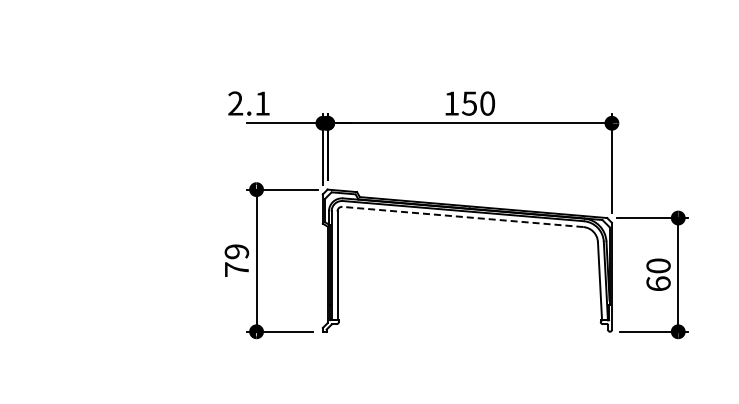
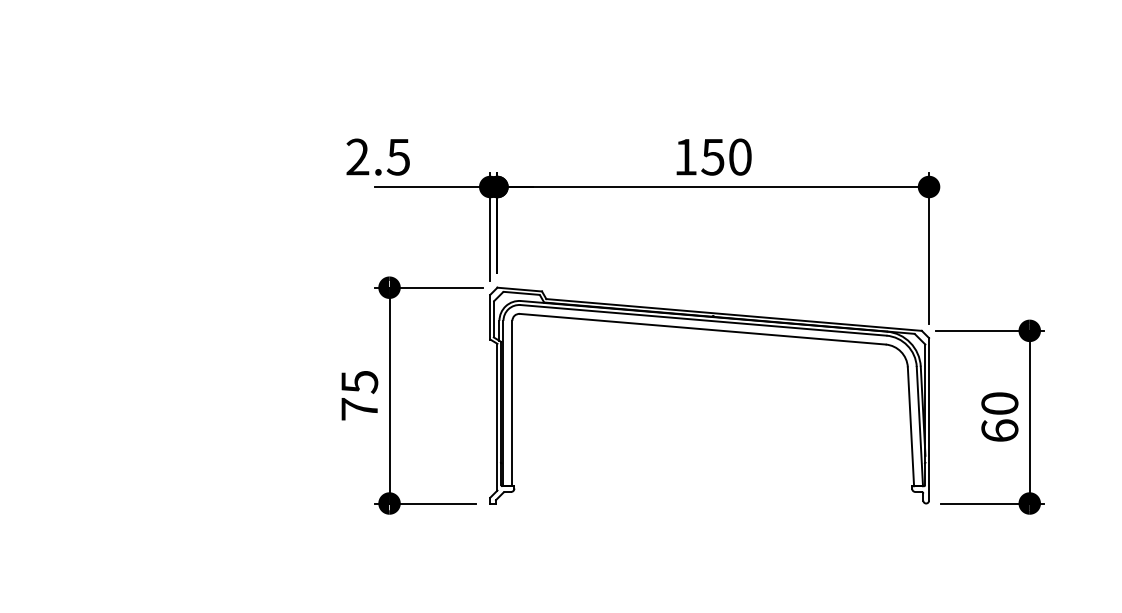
text: (261, 103) -> (397, 156), 2.1 -> 2.5
line: (462, 216) -> (702, 328), dashed -> solid
text: (236, 251) -> (359, 381), 79 -> 75

